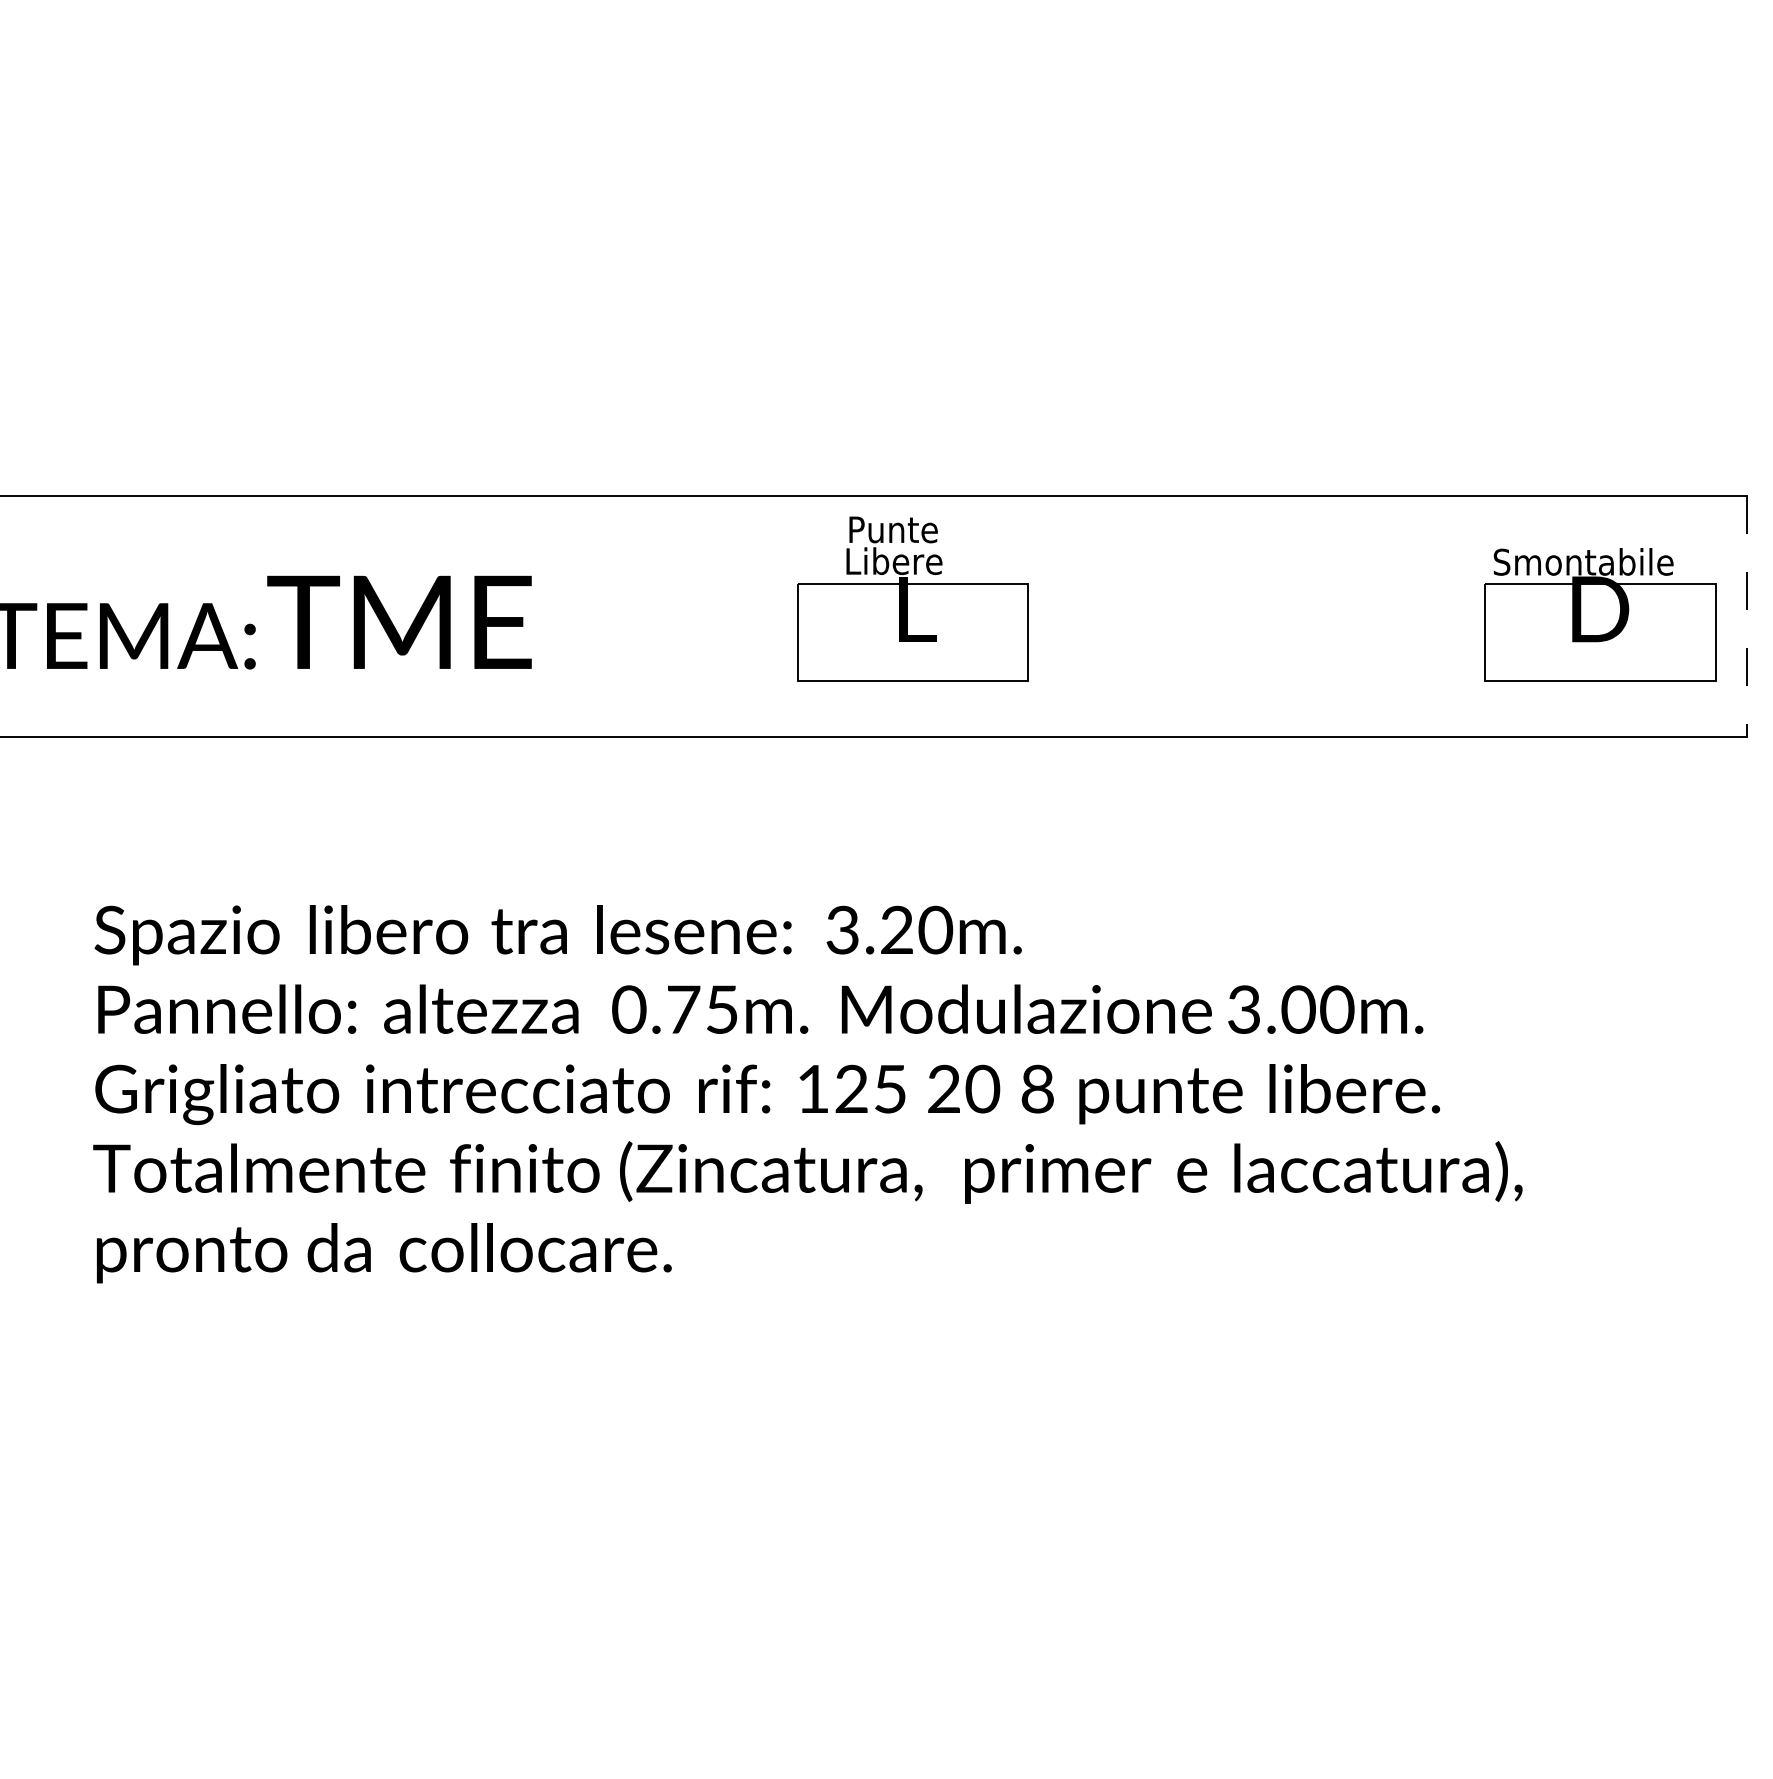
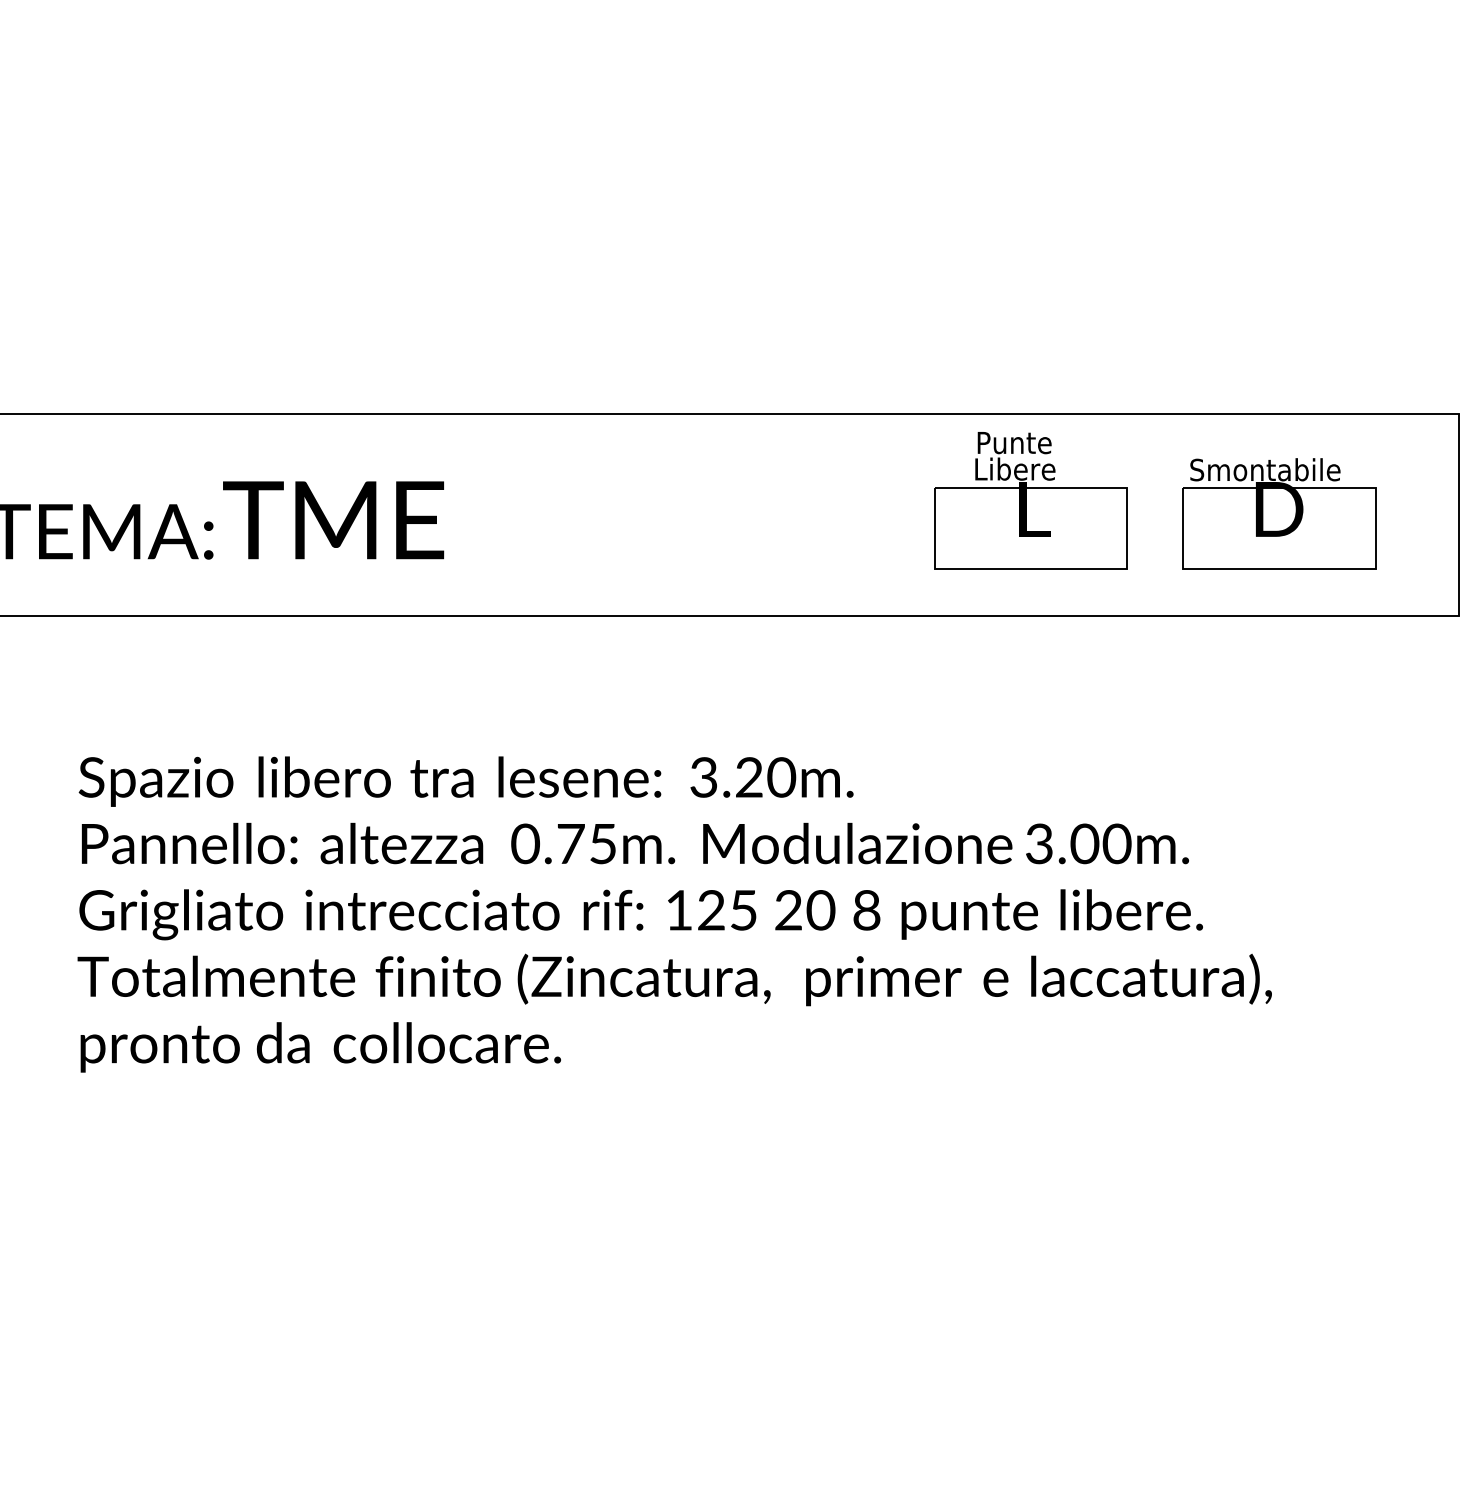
part: (912, 598) -> (1030, 500), moved
part: (1600, 614) -> (1279, 513), moved
line: (1746, 616) -> (1459, 515), dashed -> solid

